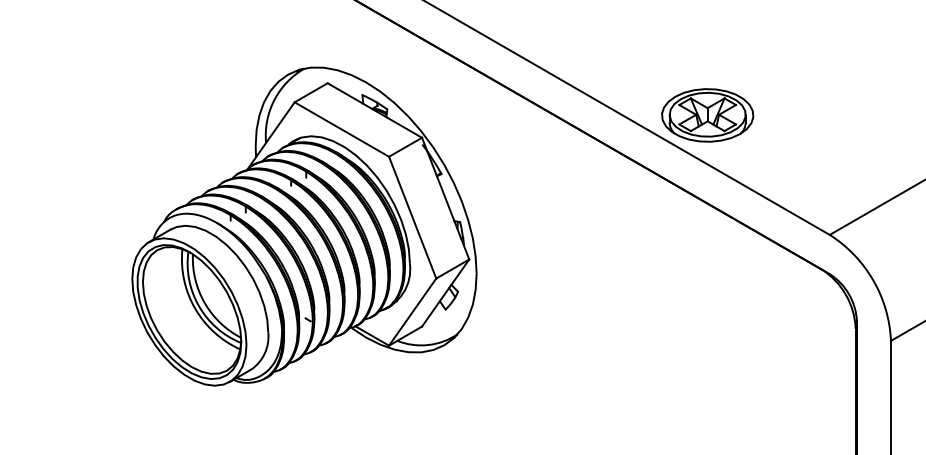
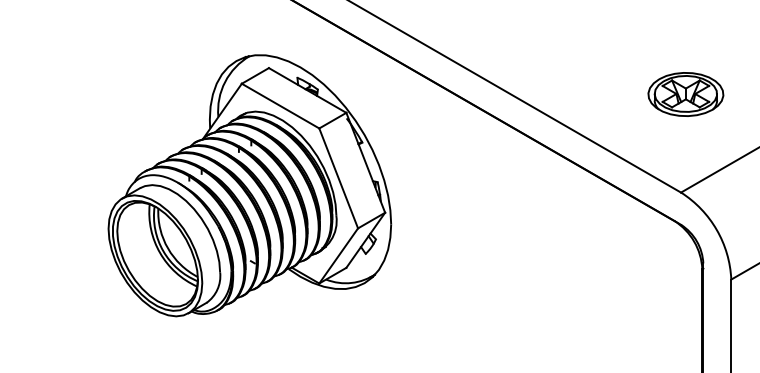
part: (707, 115) -> (685, 94), moved

